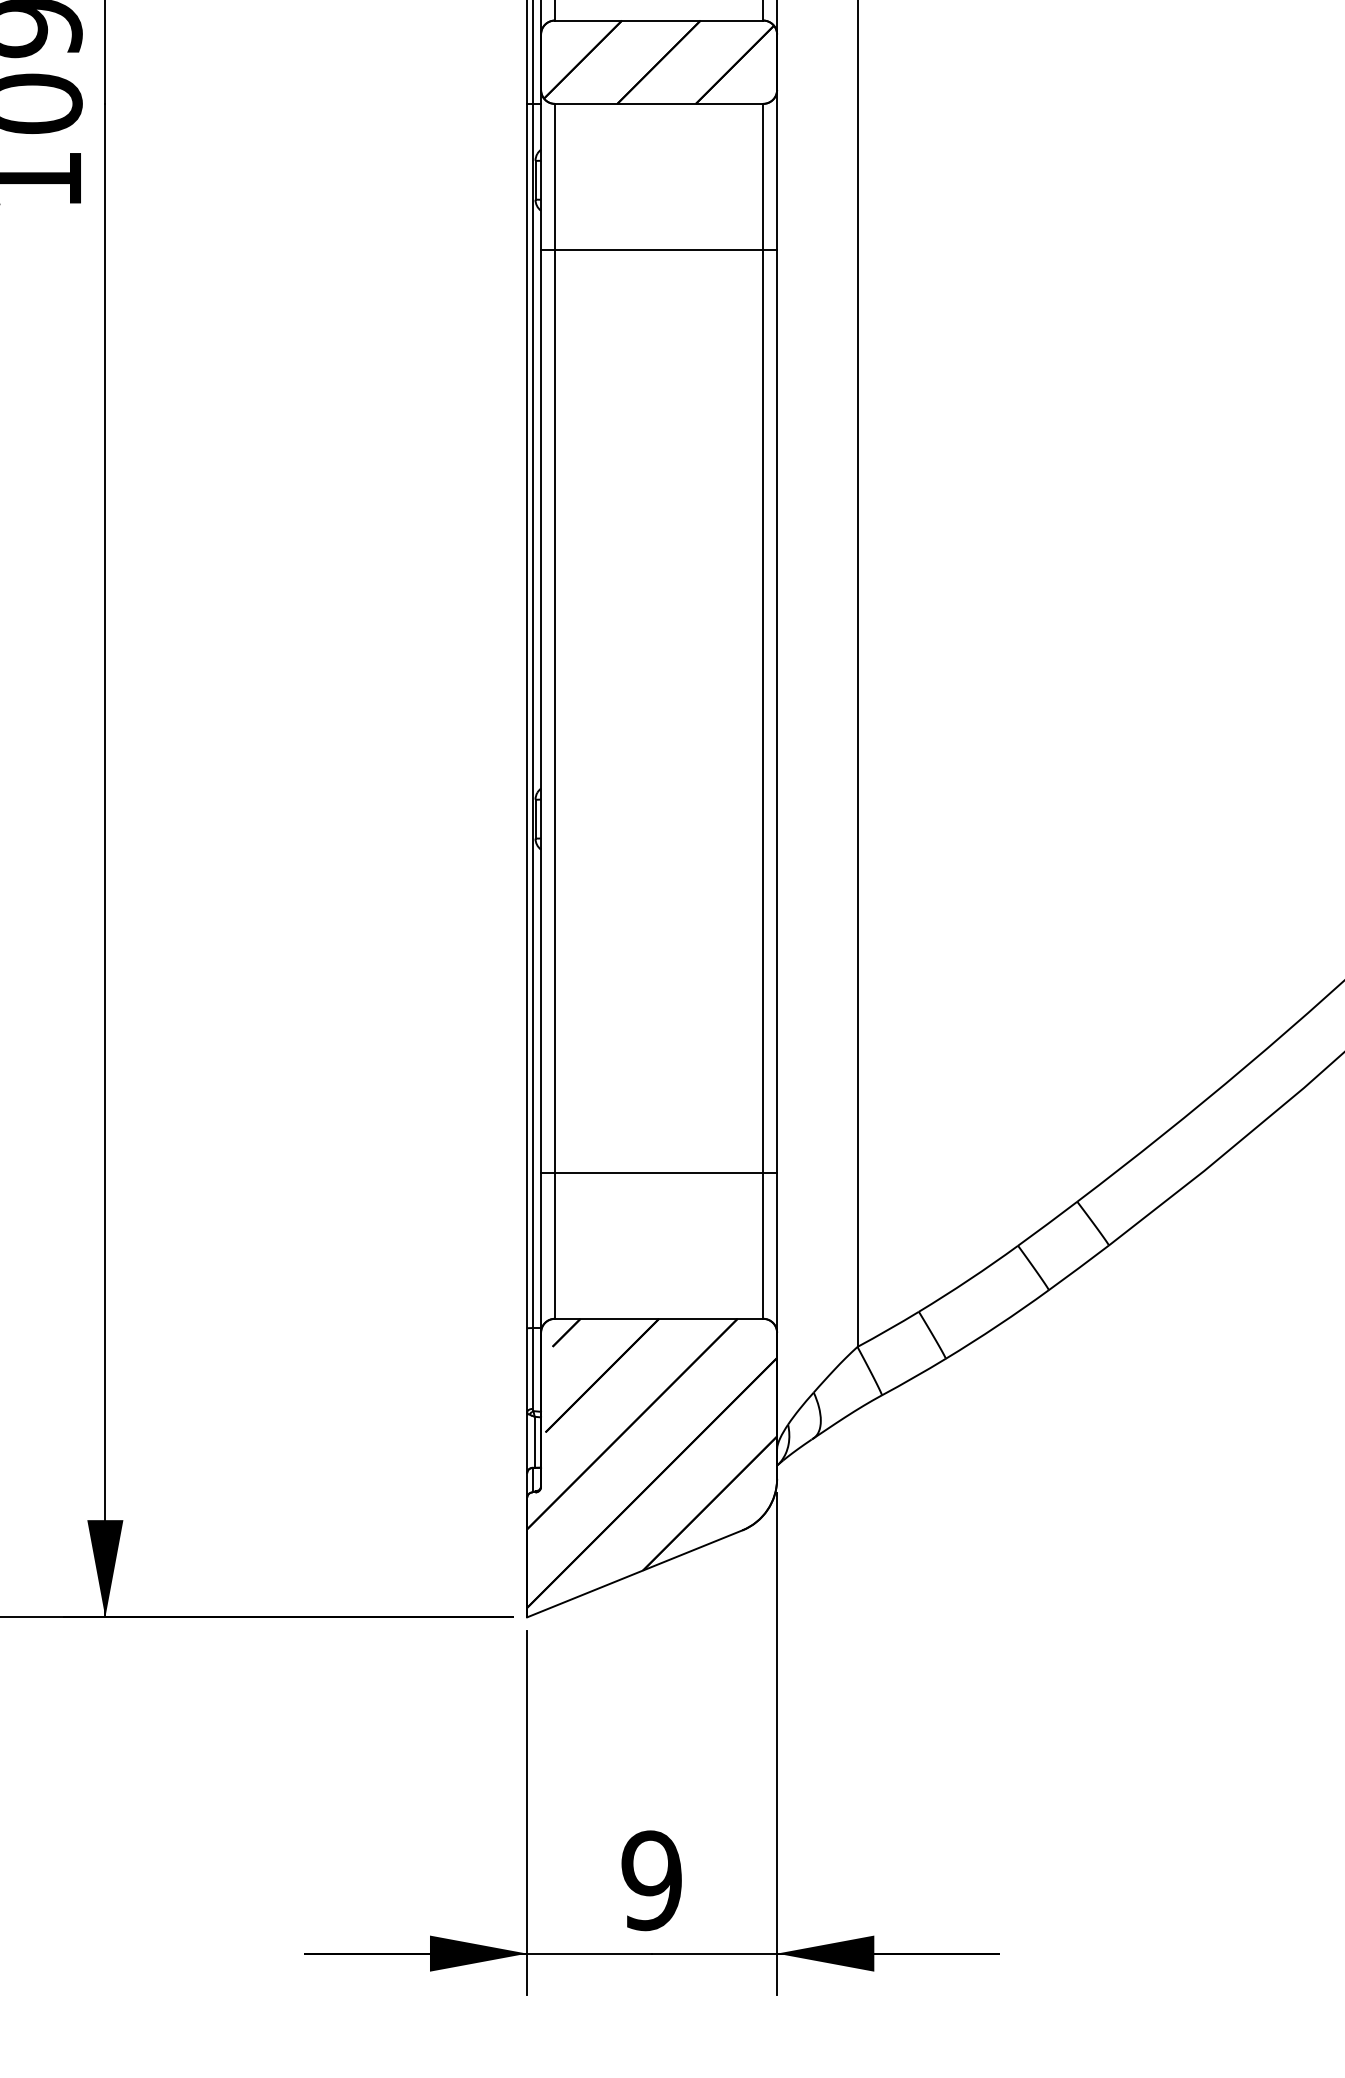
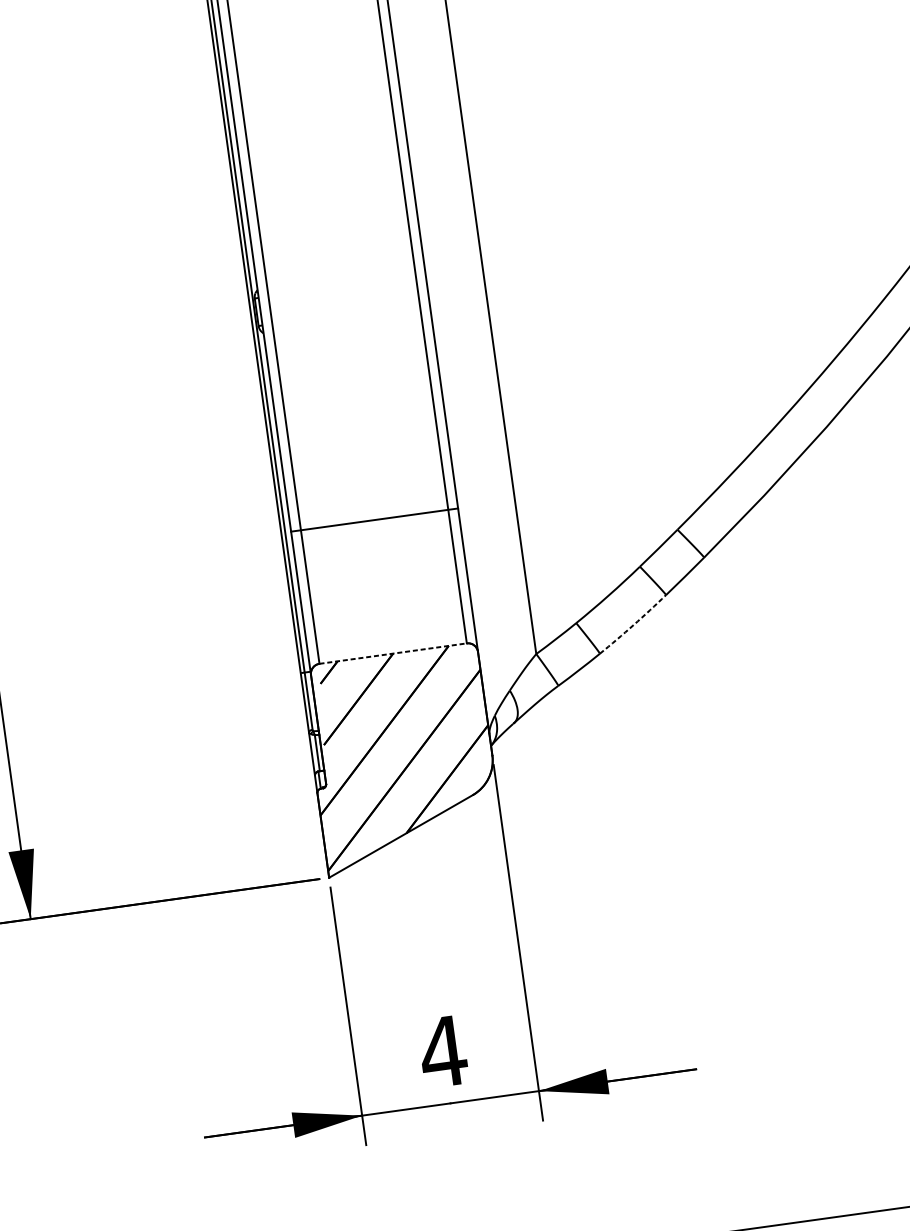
line: (659, 1173) -> (374, 520), moved
line: (659, 1318) -> (393, 653), solid -> dashed
arc: (998, 1325) -> (633, 625), solid -> dashed
text: (651, 1880) -> (442, 1051), 9 -> 4

